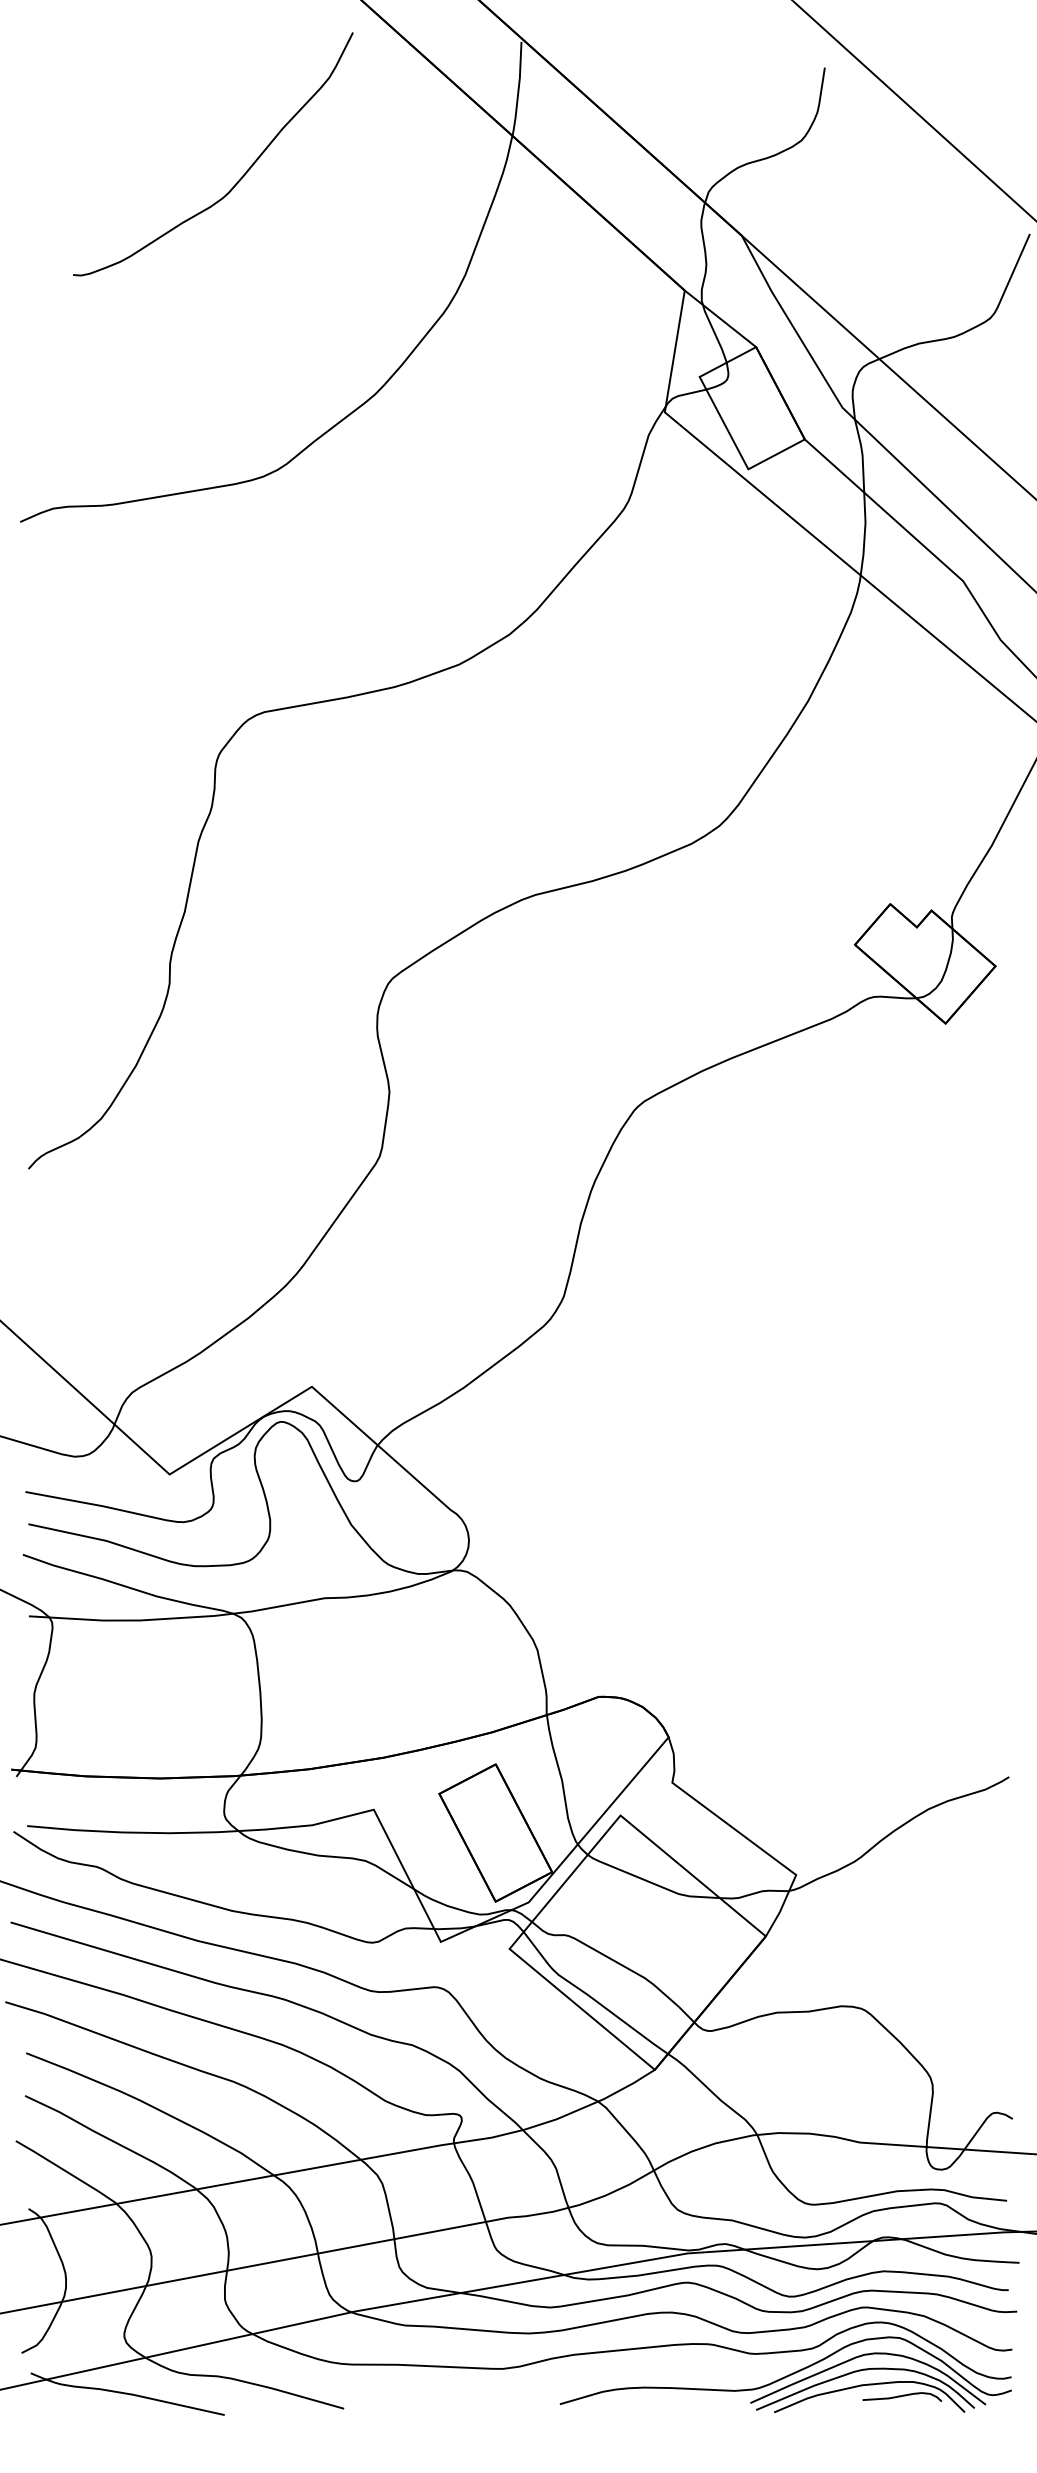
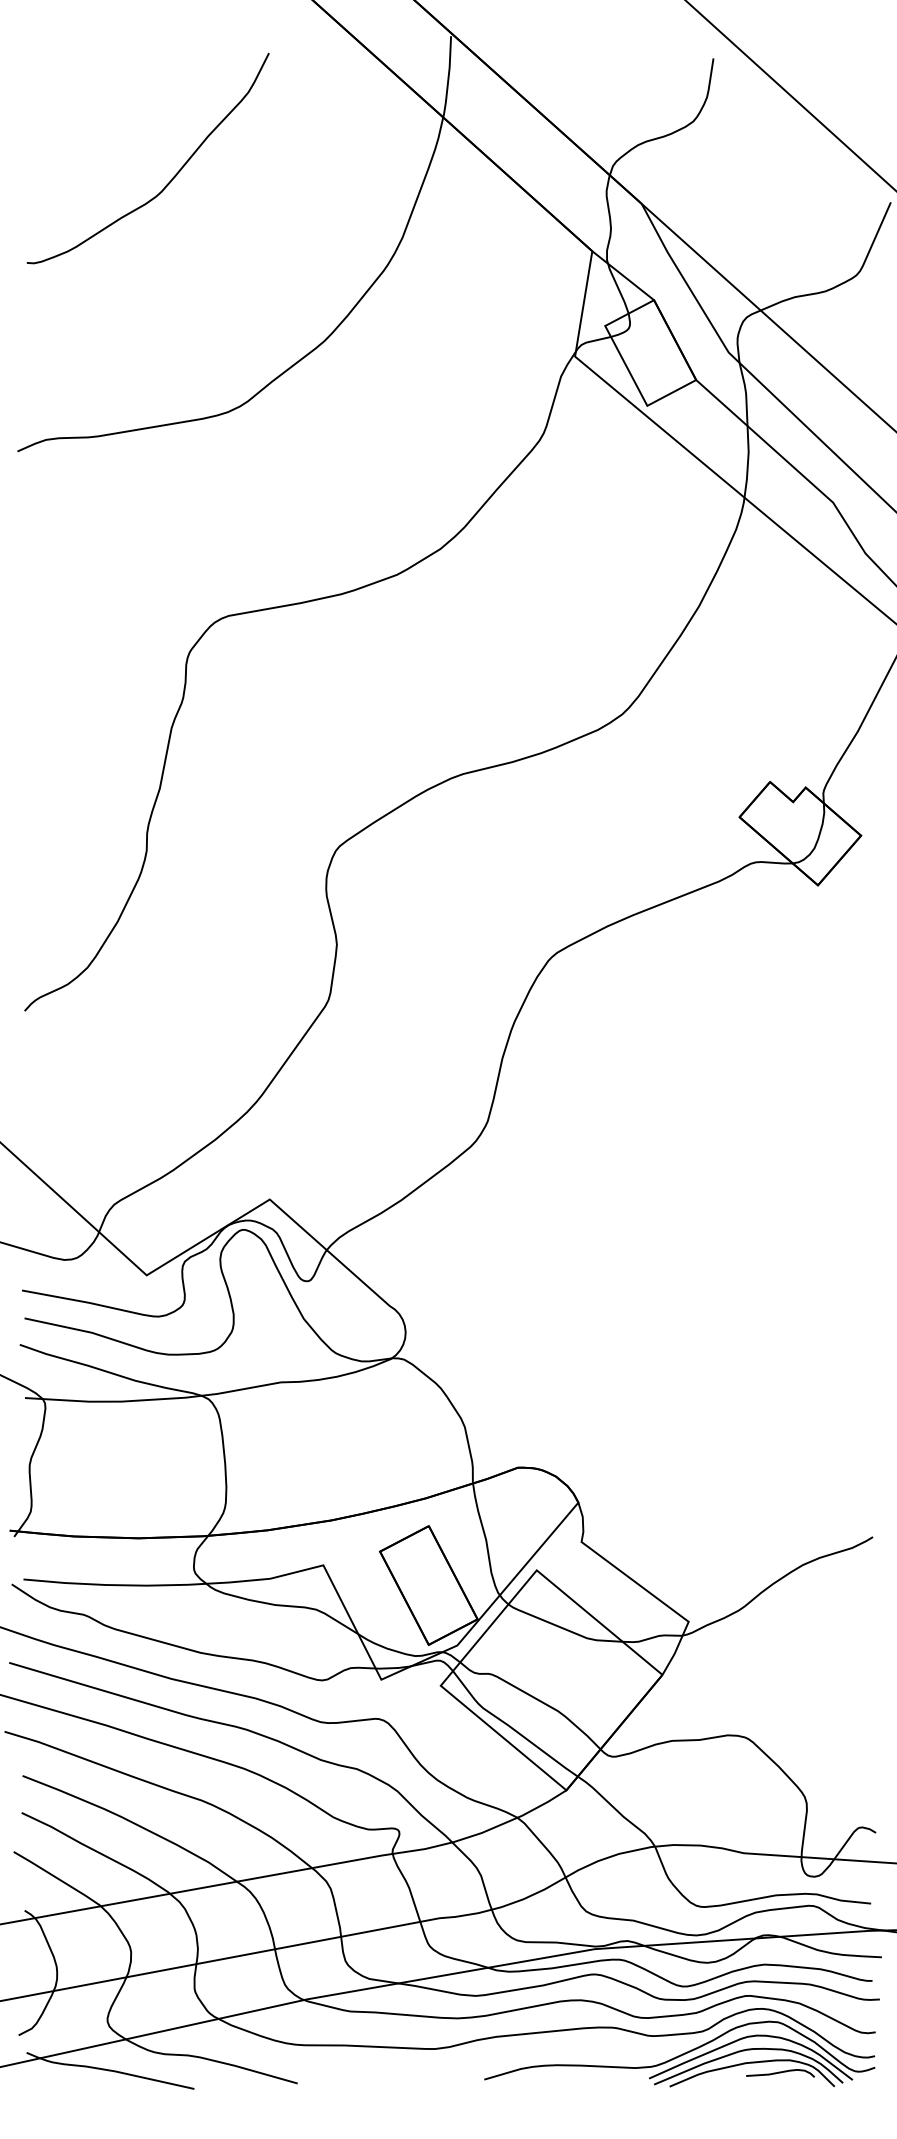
curve: (240, 177) -> (171, 178), moved

